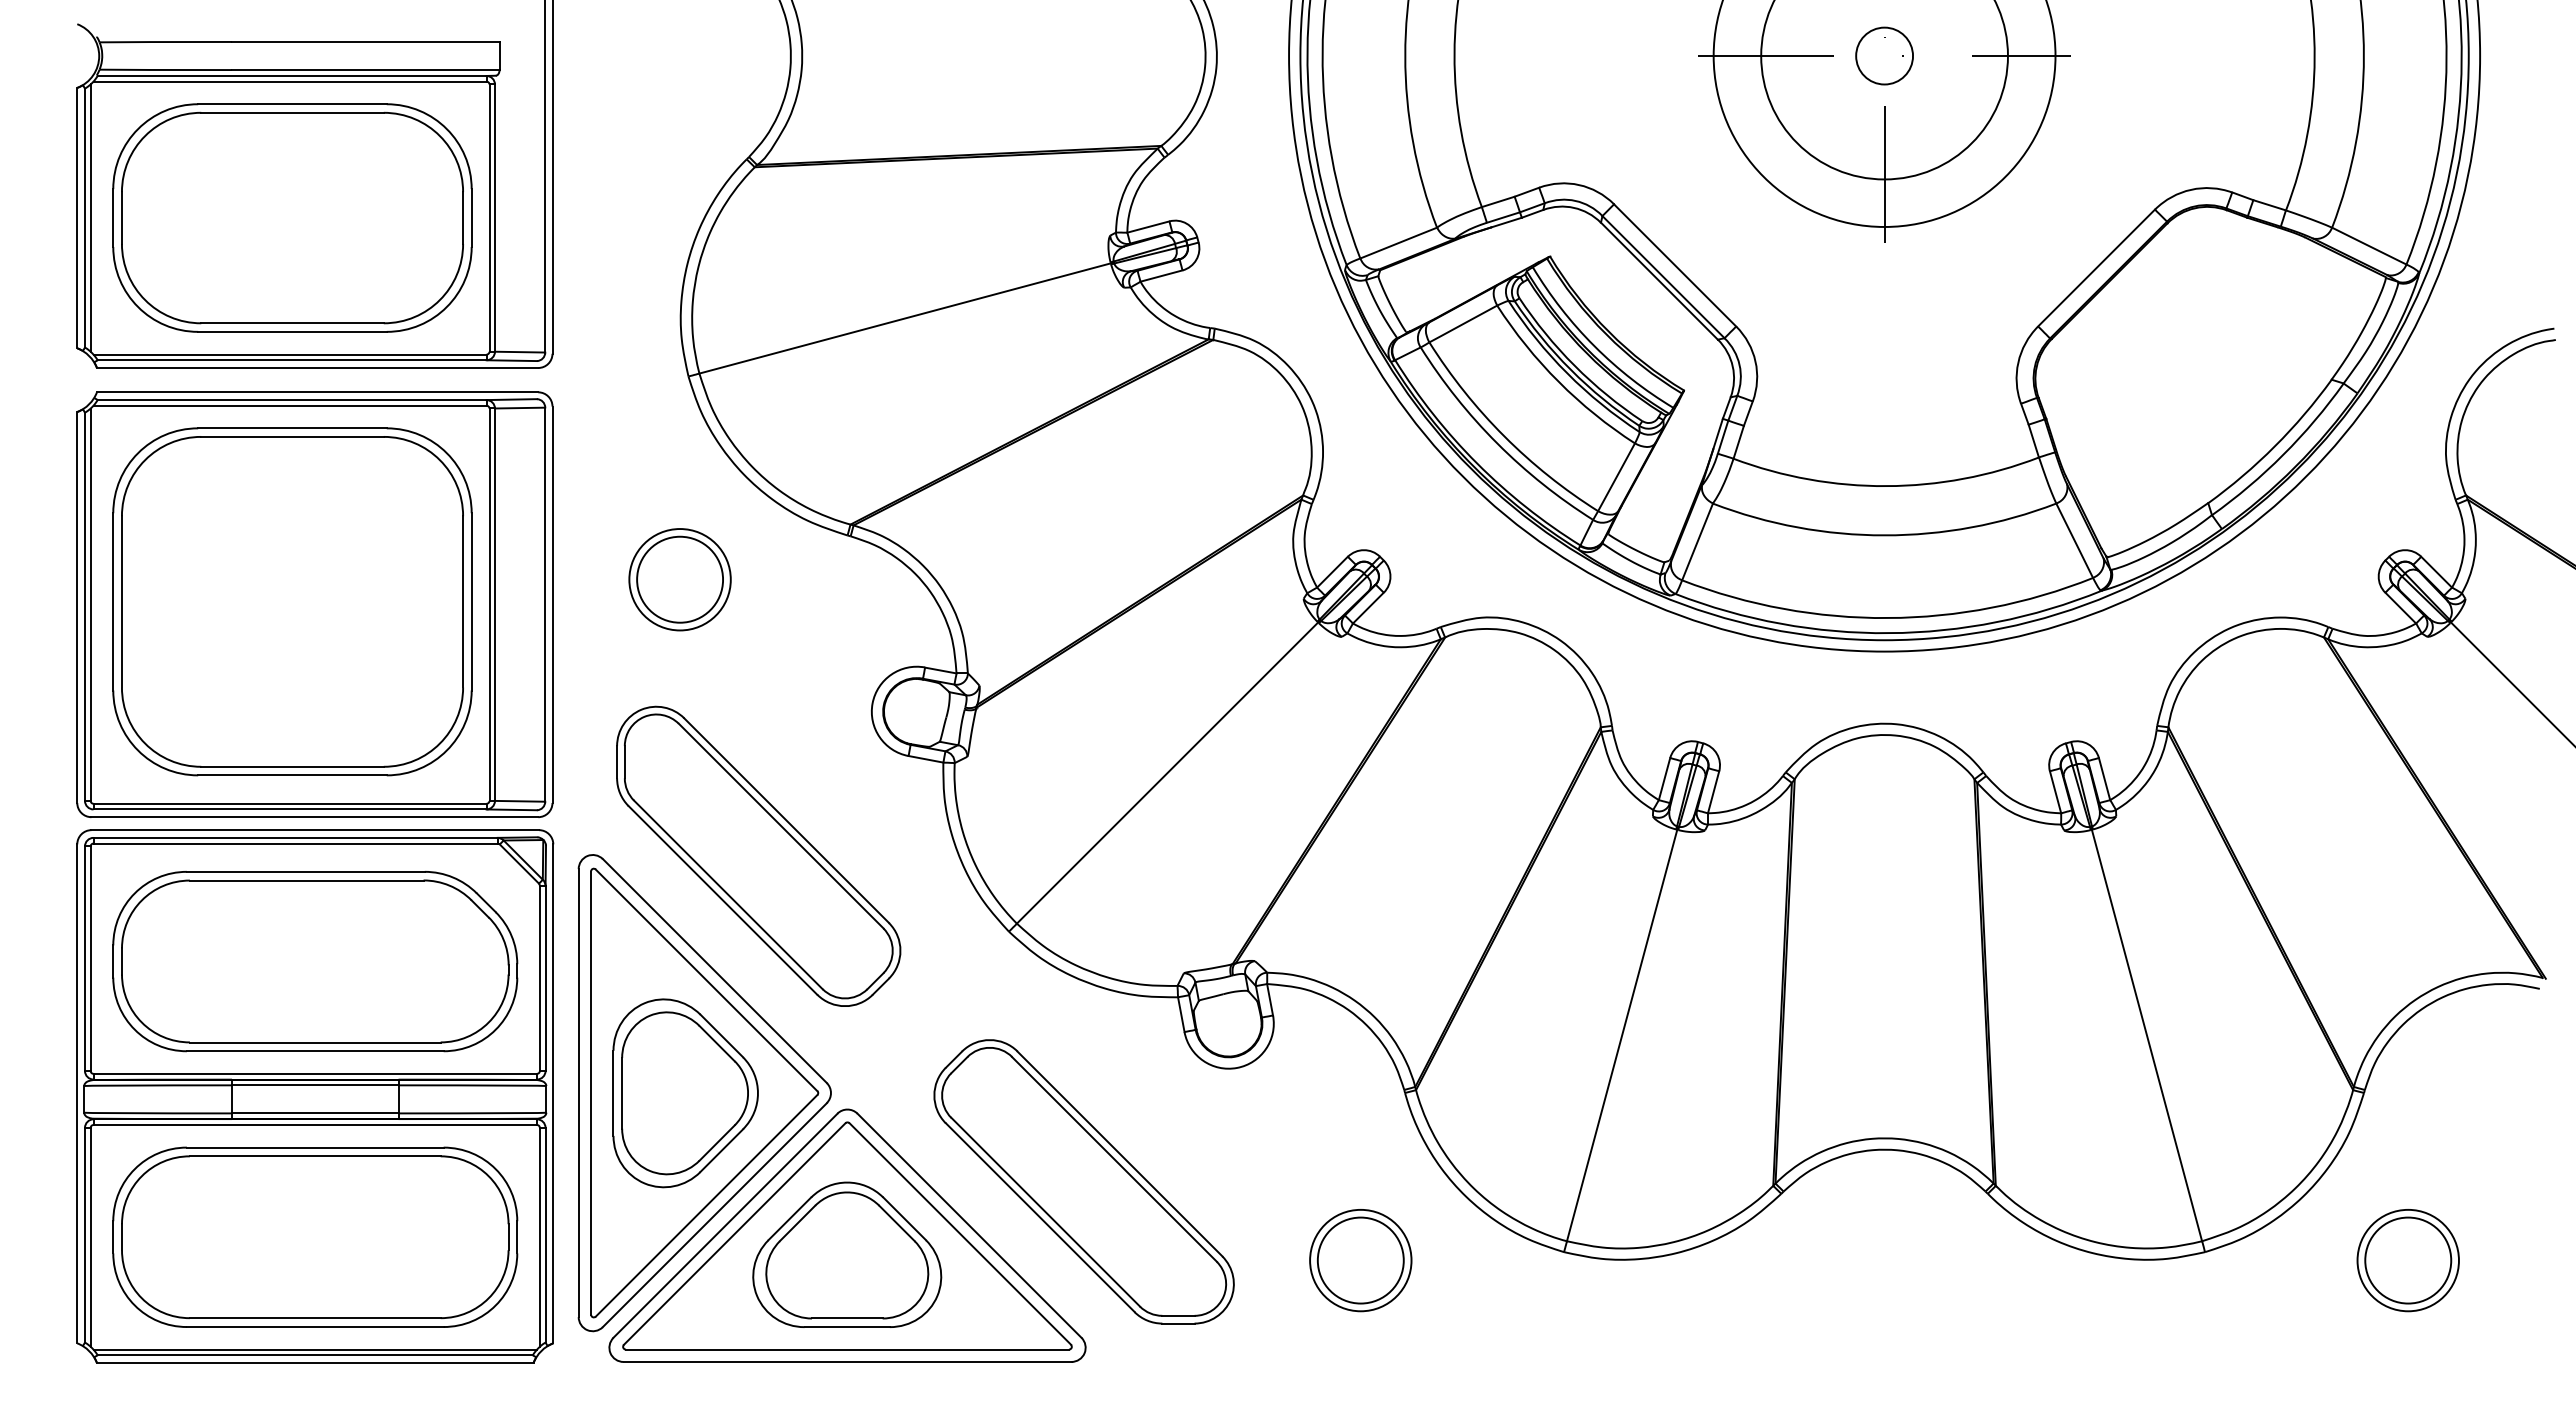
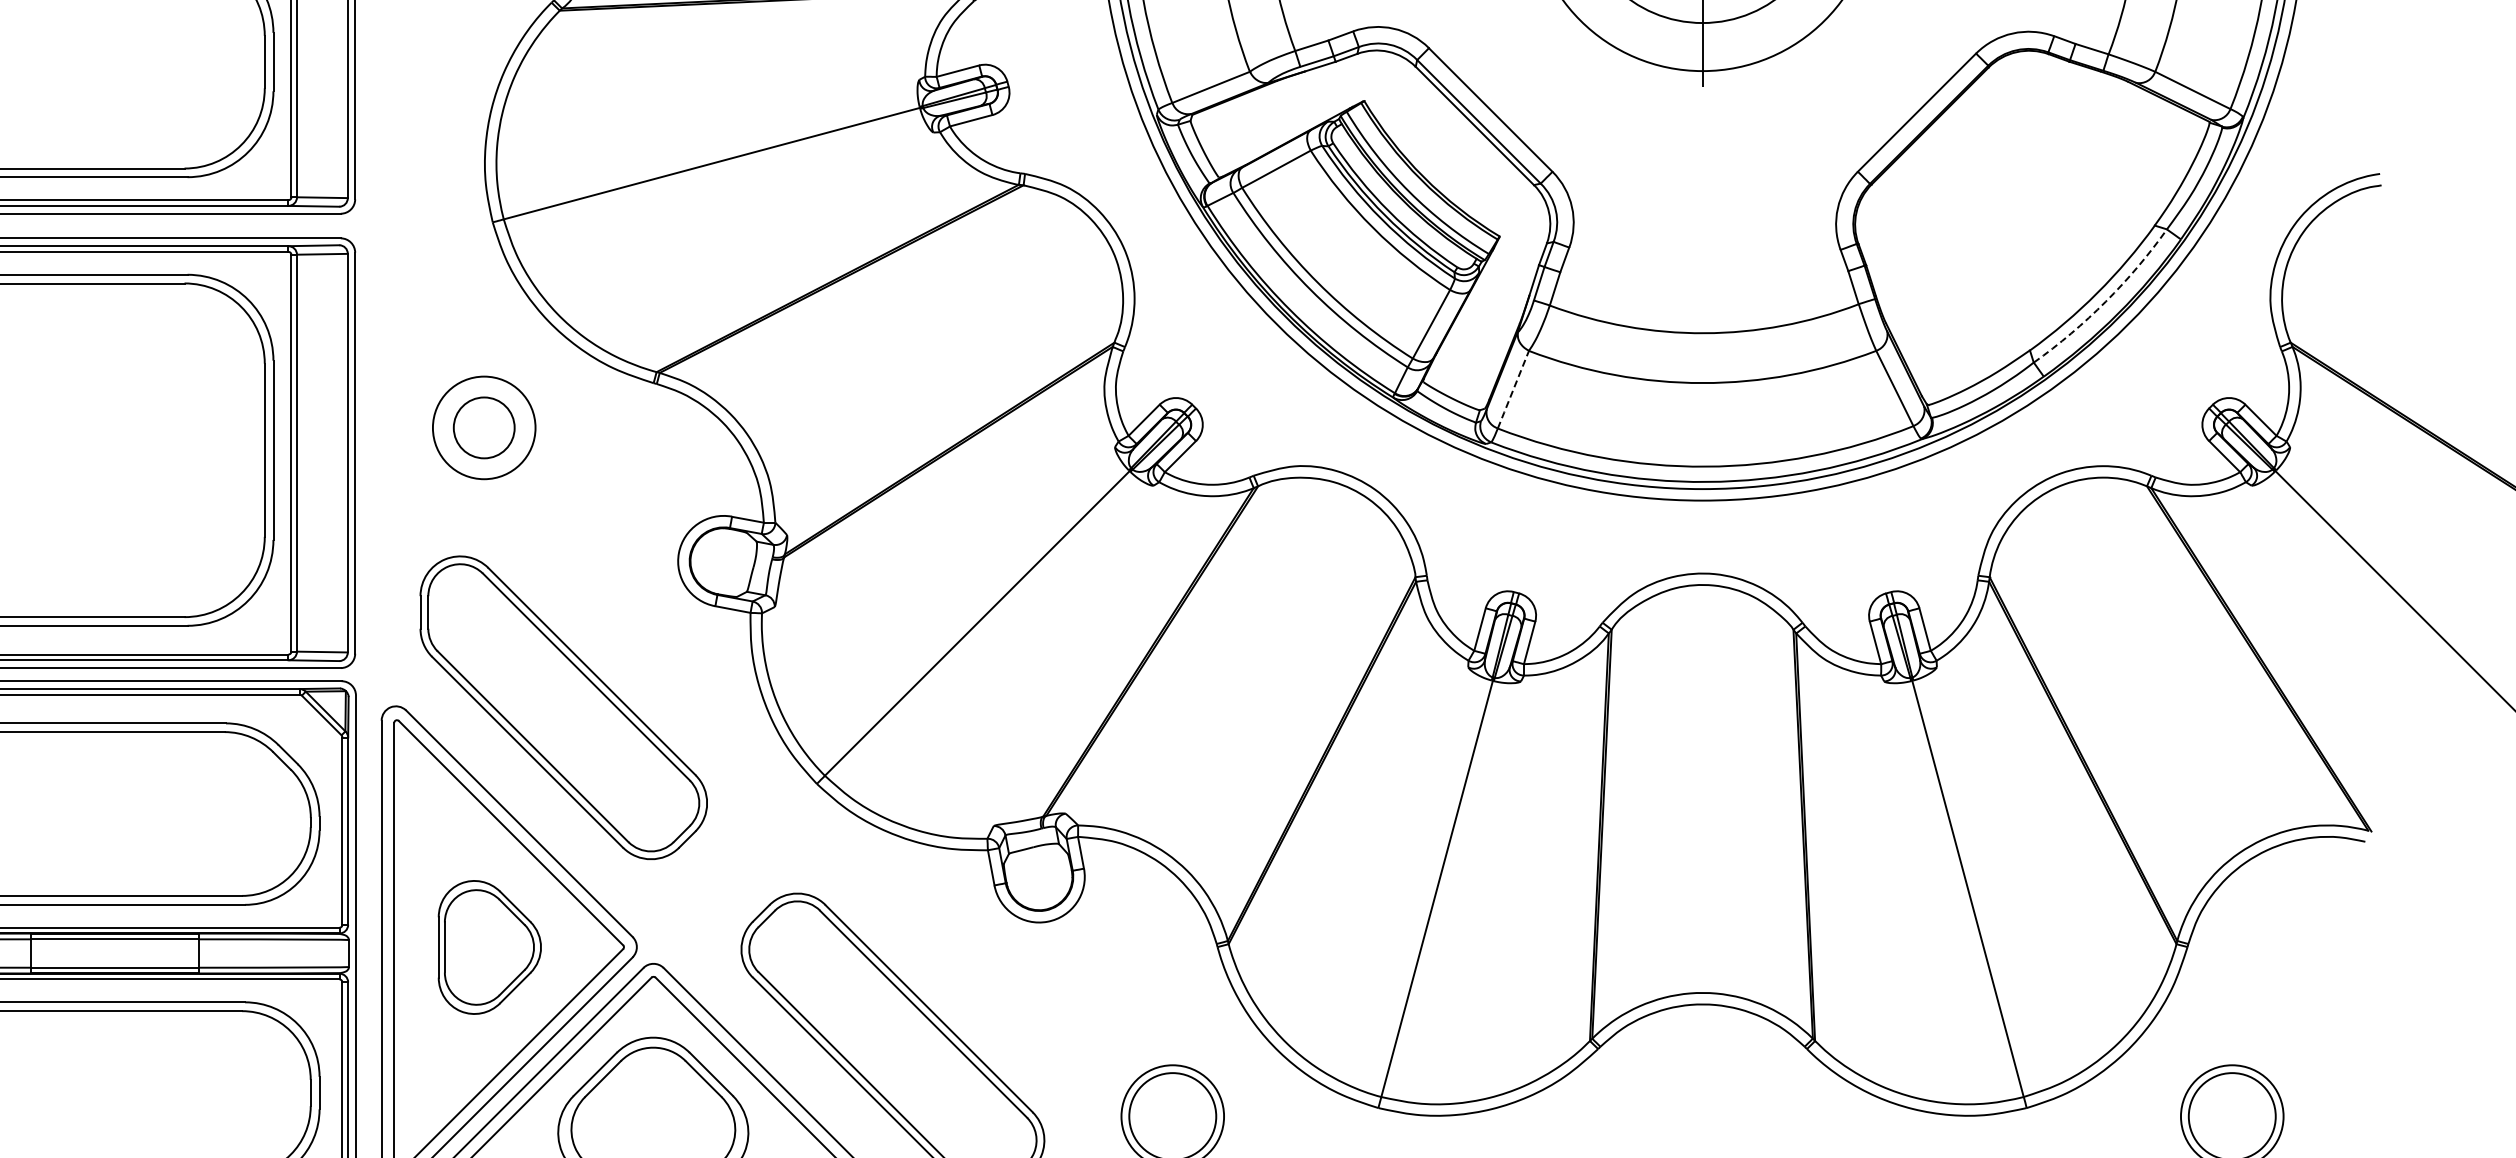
arc: (2283, 454) -> (2106, 301), solid -> dashed
line: (1697, 542) -> (1513, 390), solid -> dashed
circle: (680, 579) -> (484, 427), size x0.7
part: (685, 1093) -> (489, 947), size x0.7

